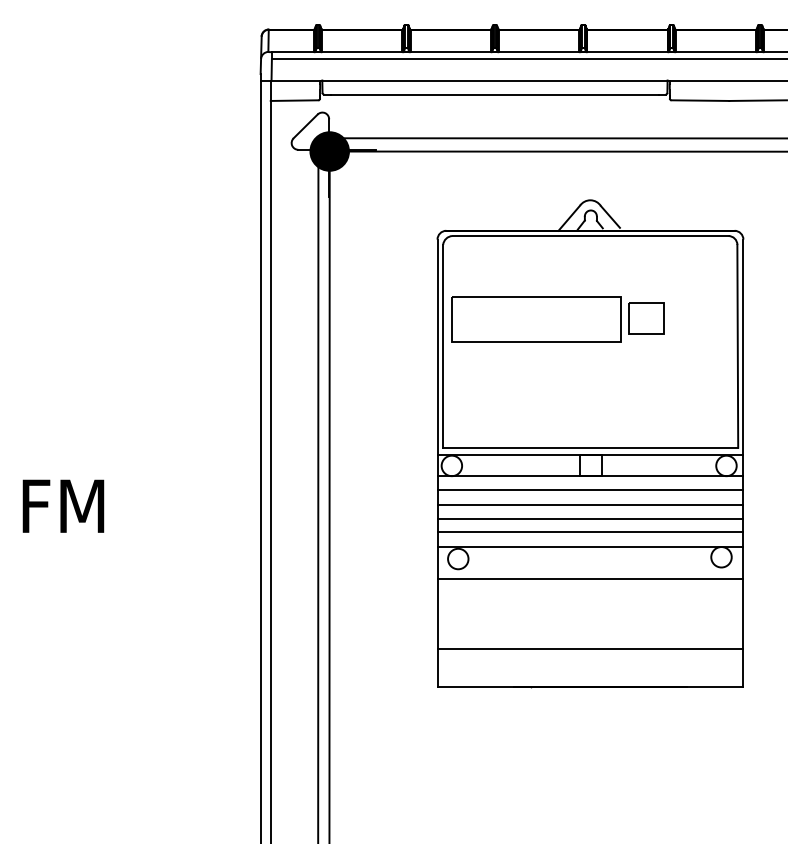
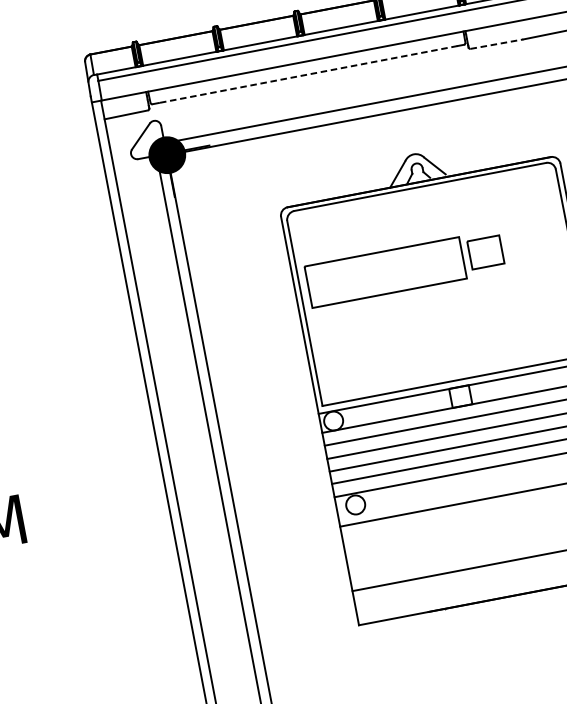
line: (494, 94) -> (307, 74), solid -> dashed
line: (700, 100) -> (497, 44), solid -> dashed

